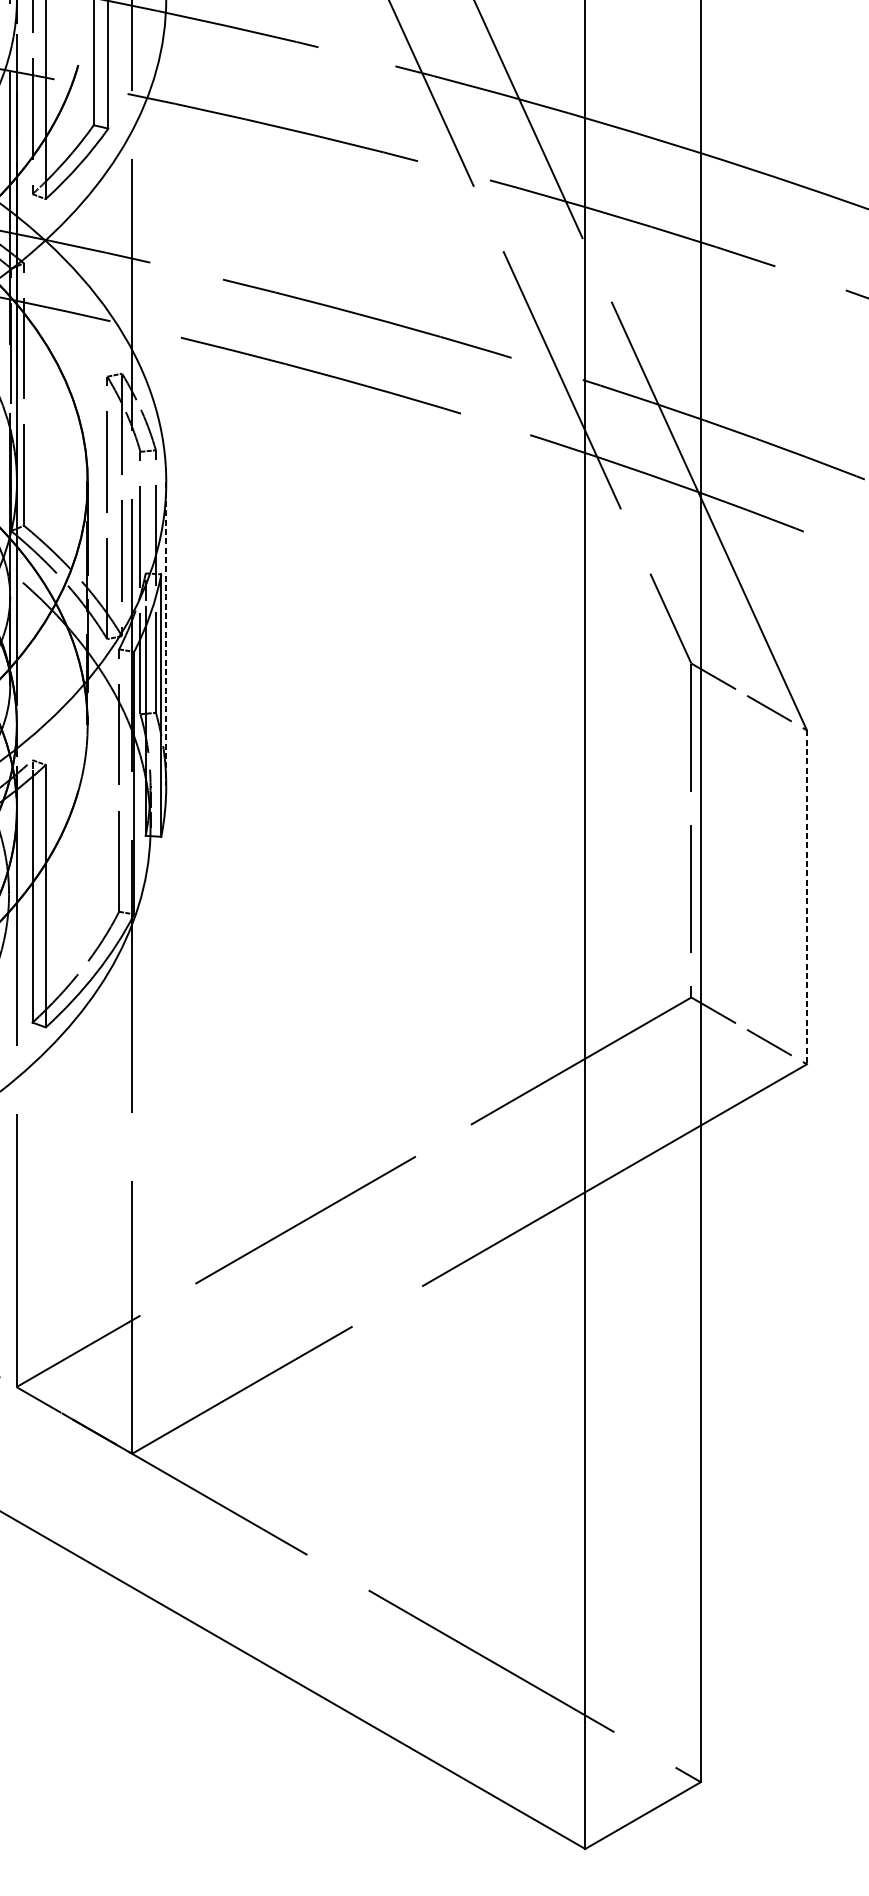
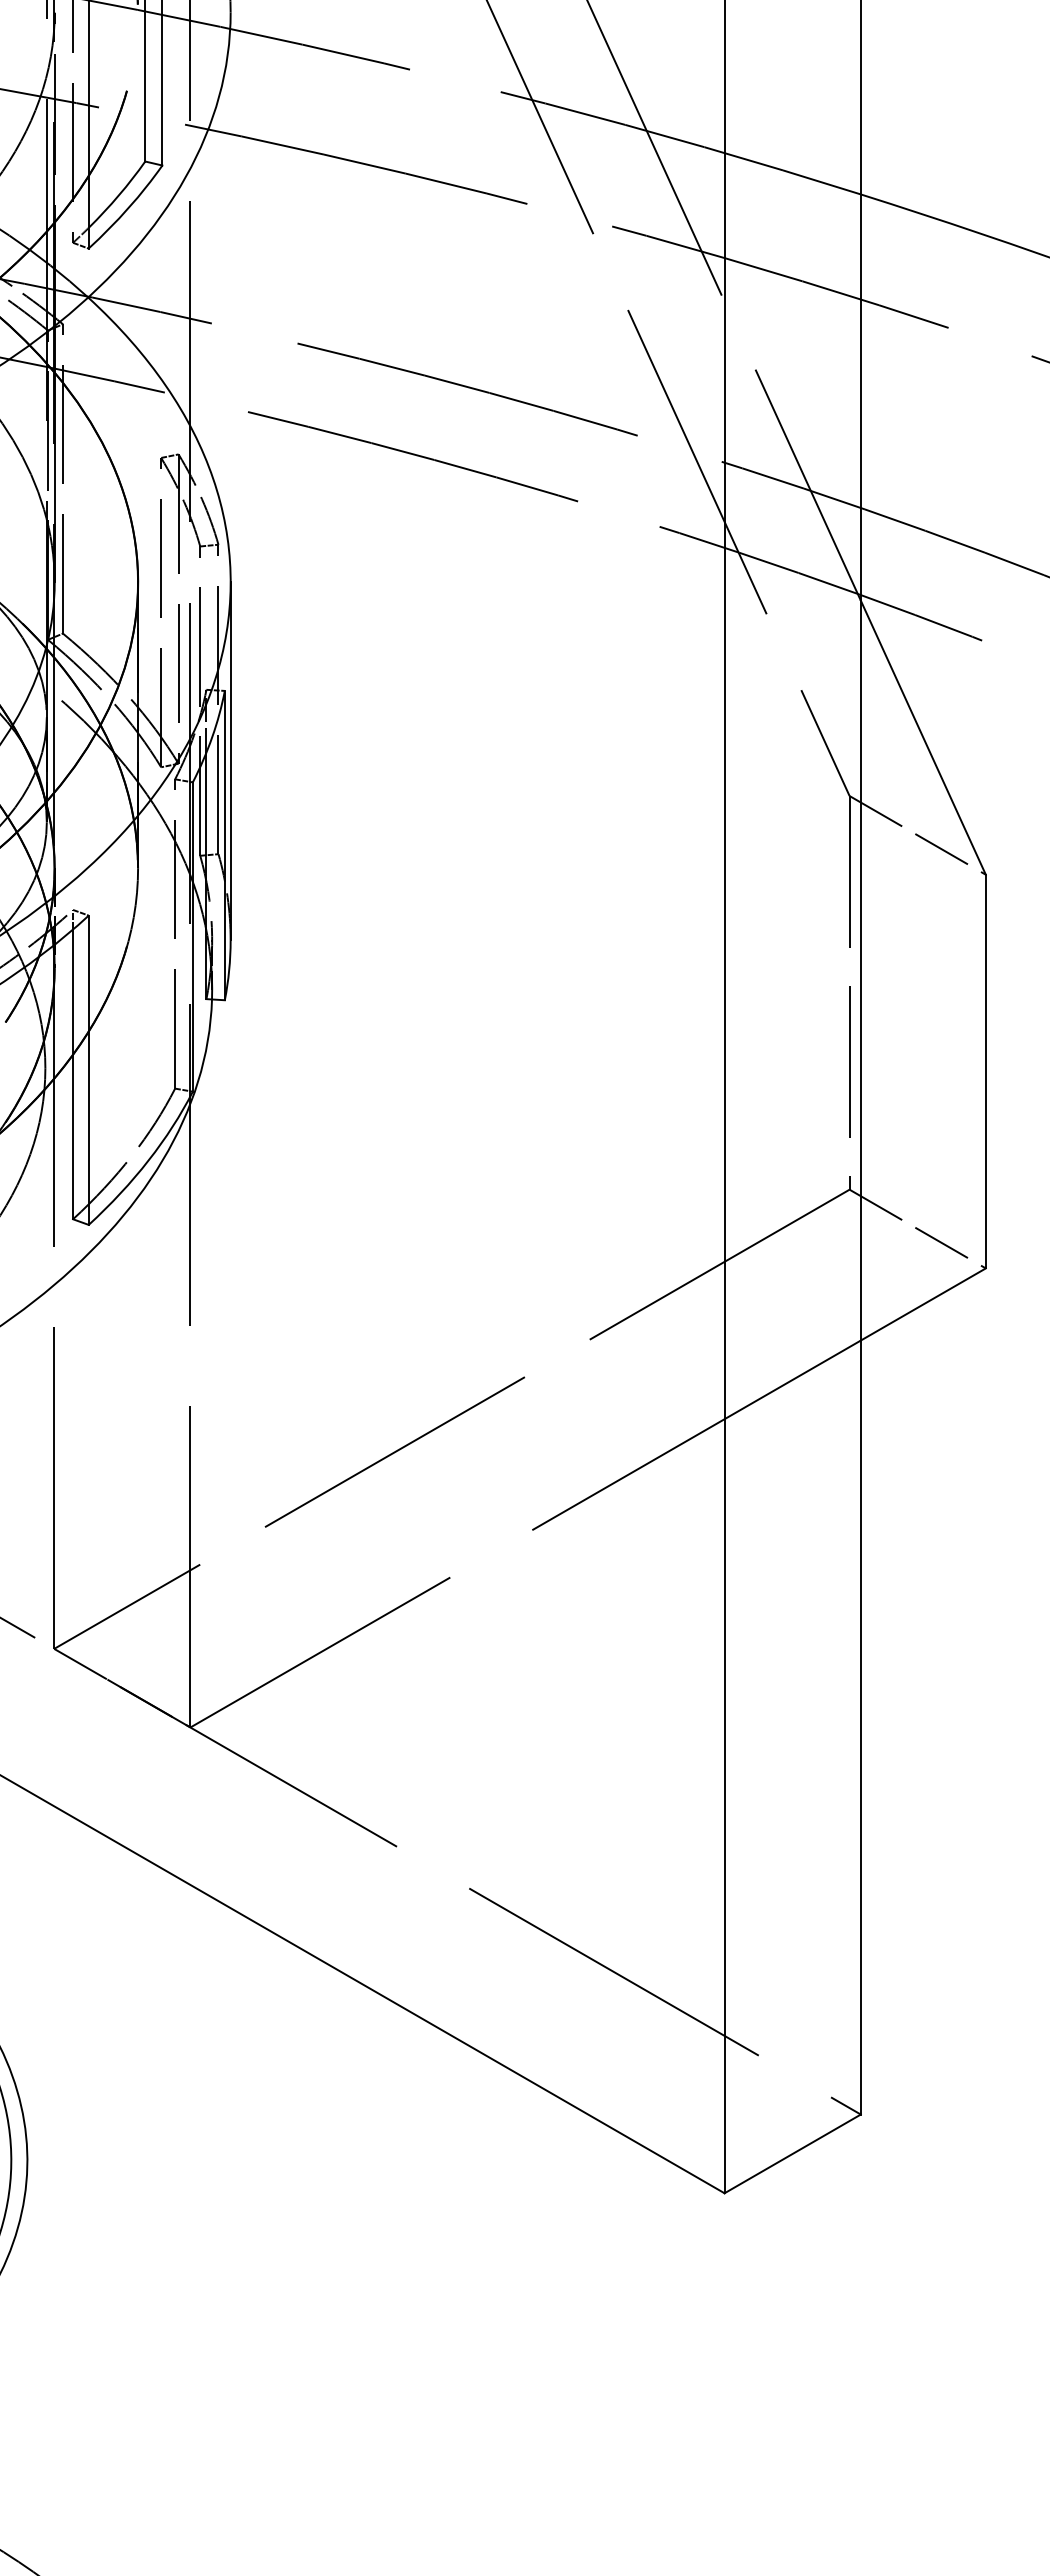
line: (166, 634) -> (230, 761), dashed -> solid
line: (806, 897) -> (985, 1071), dashed -> solid

